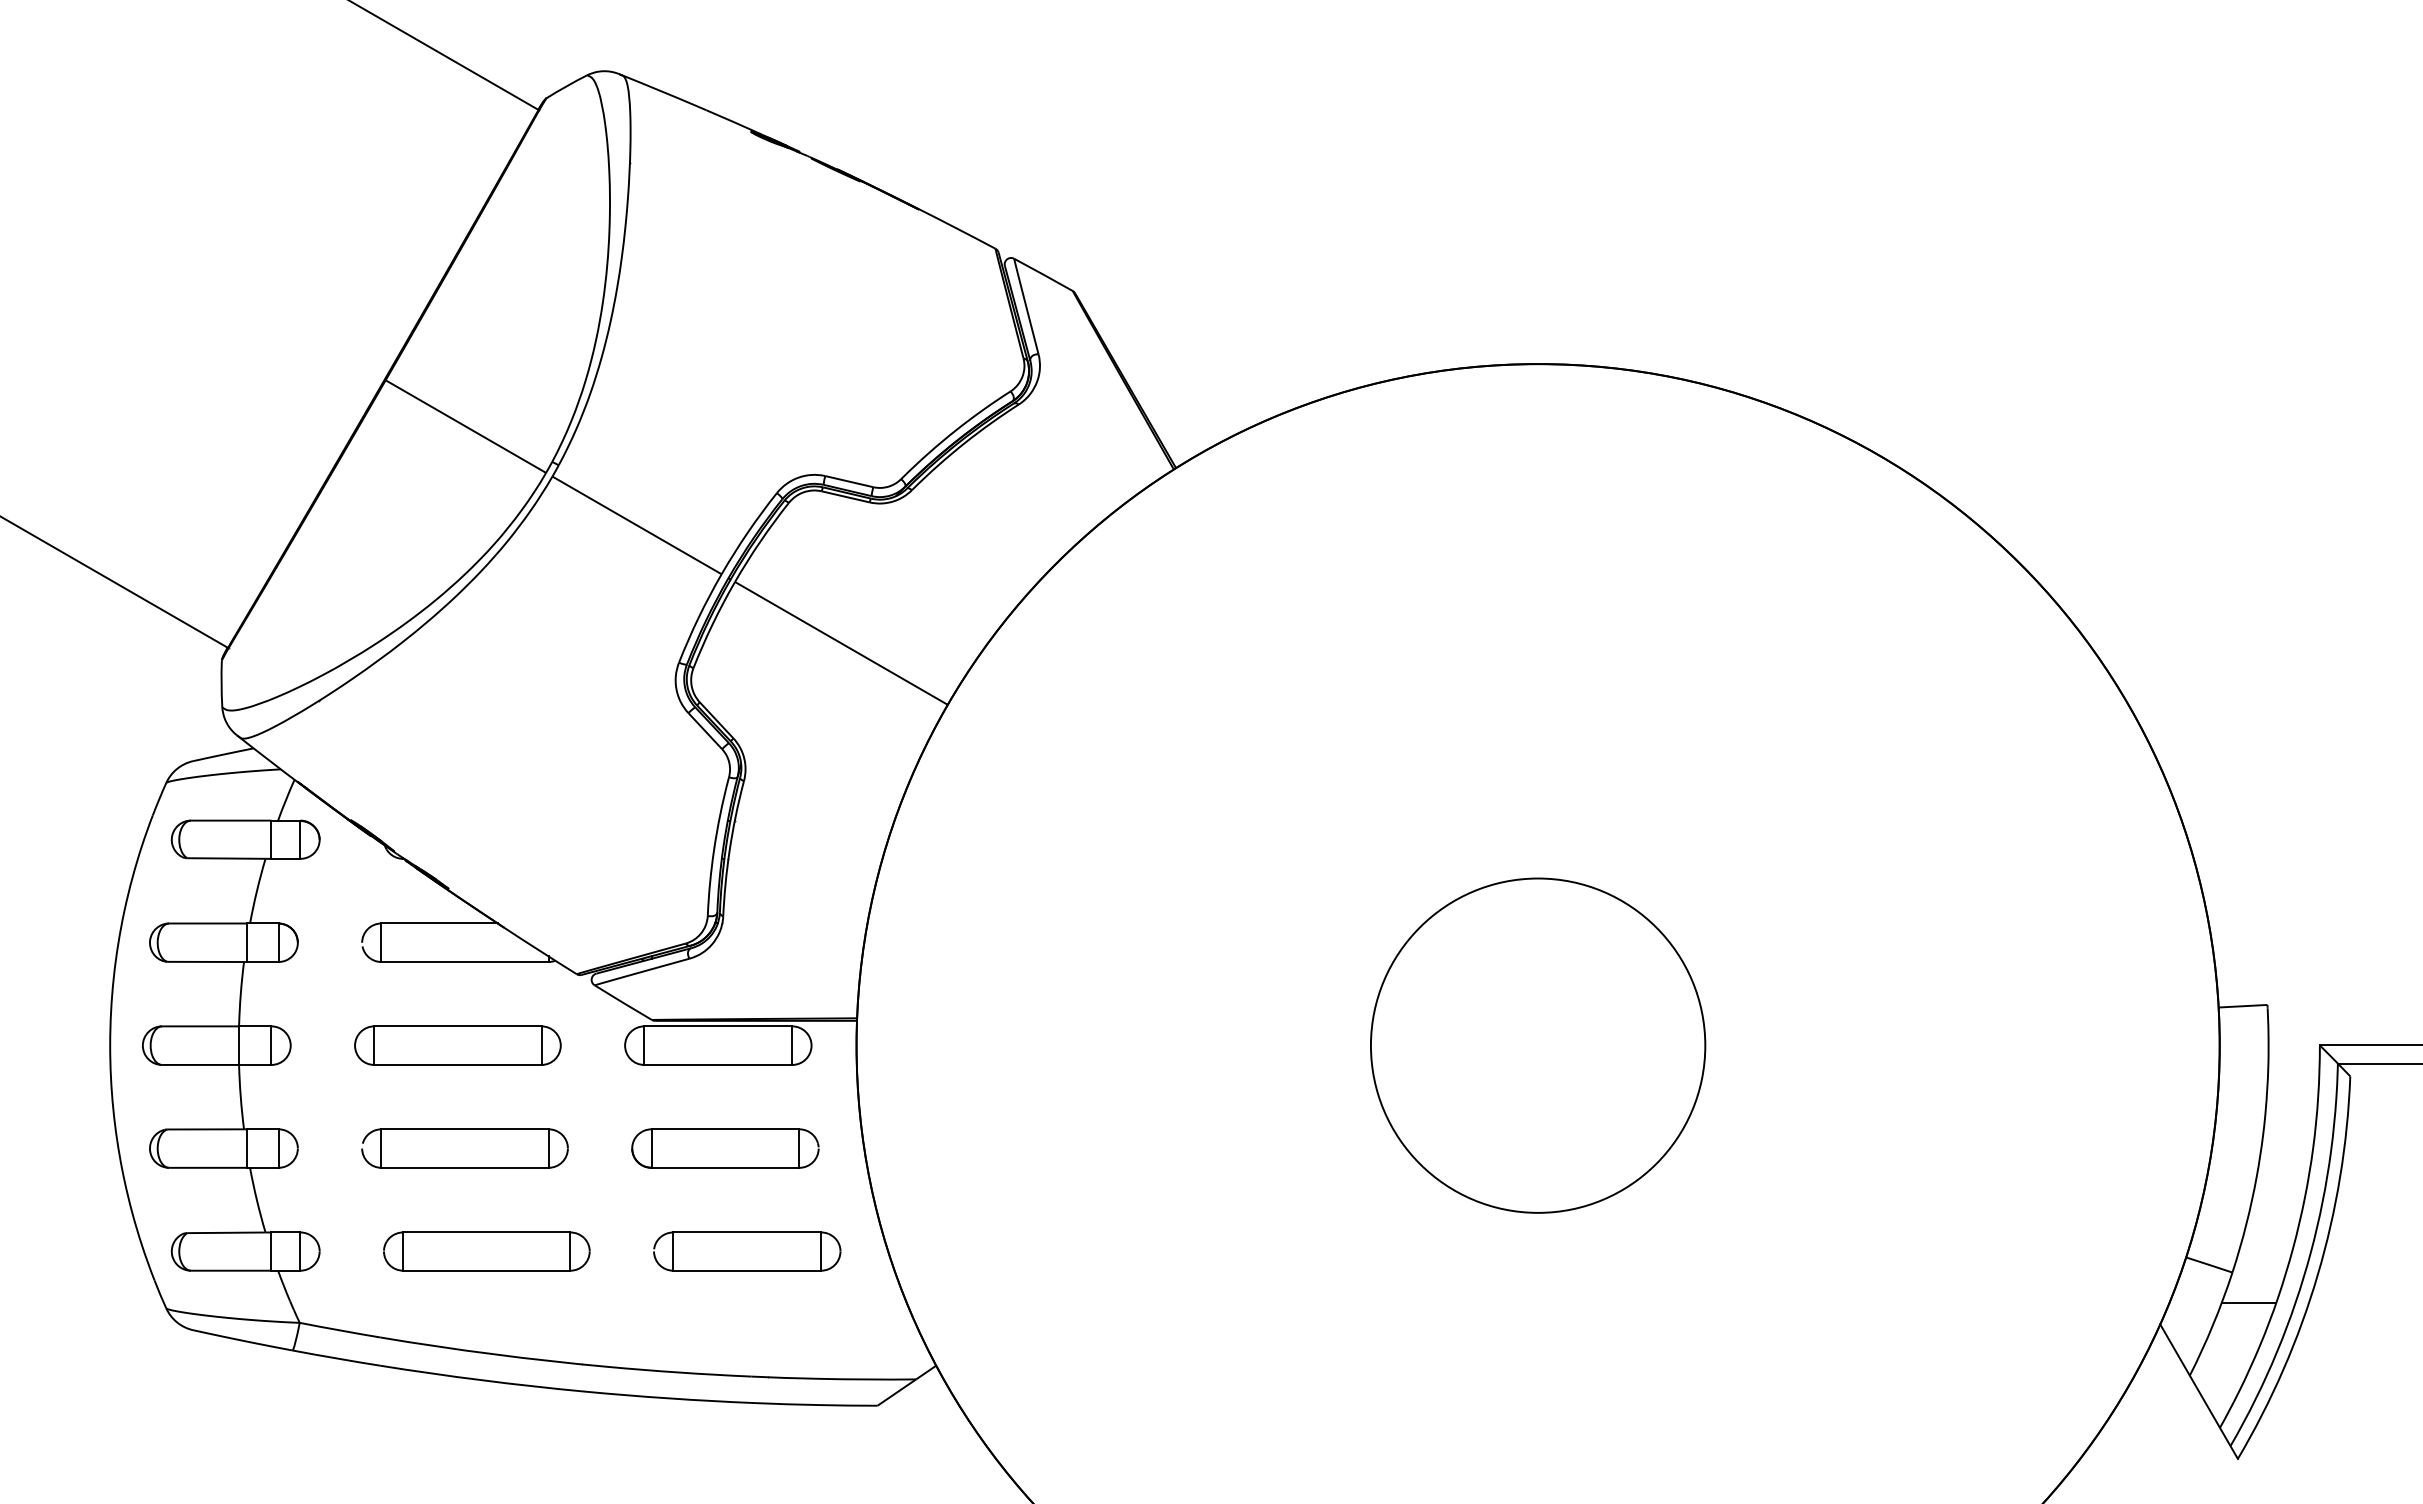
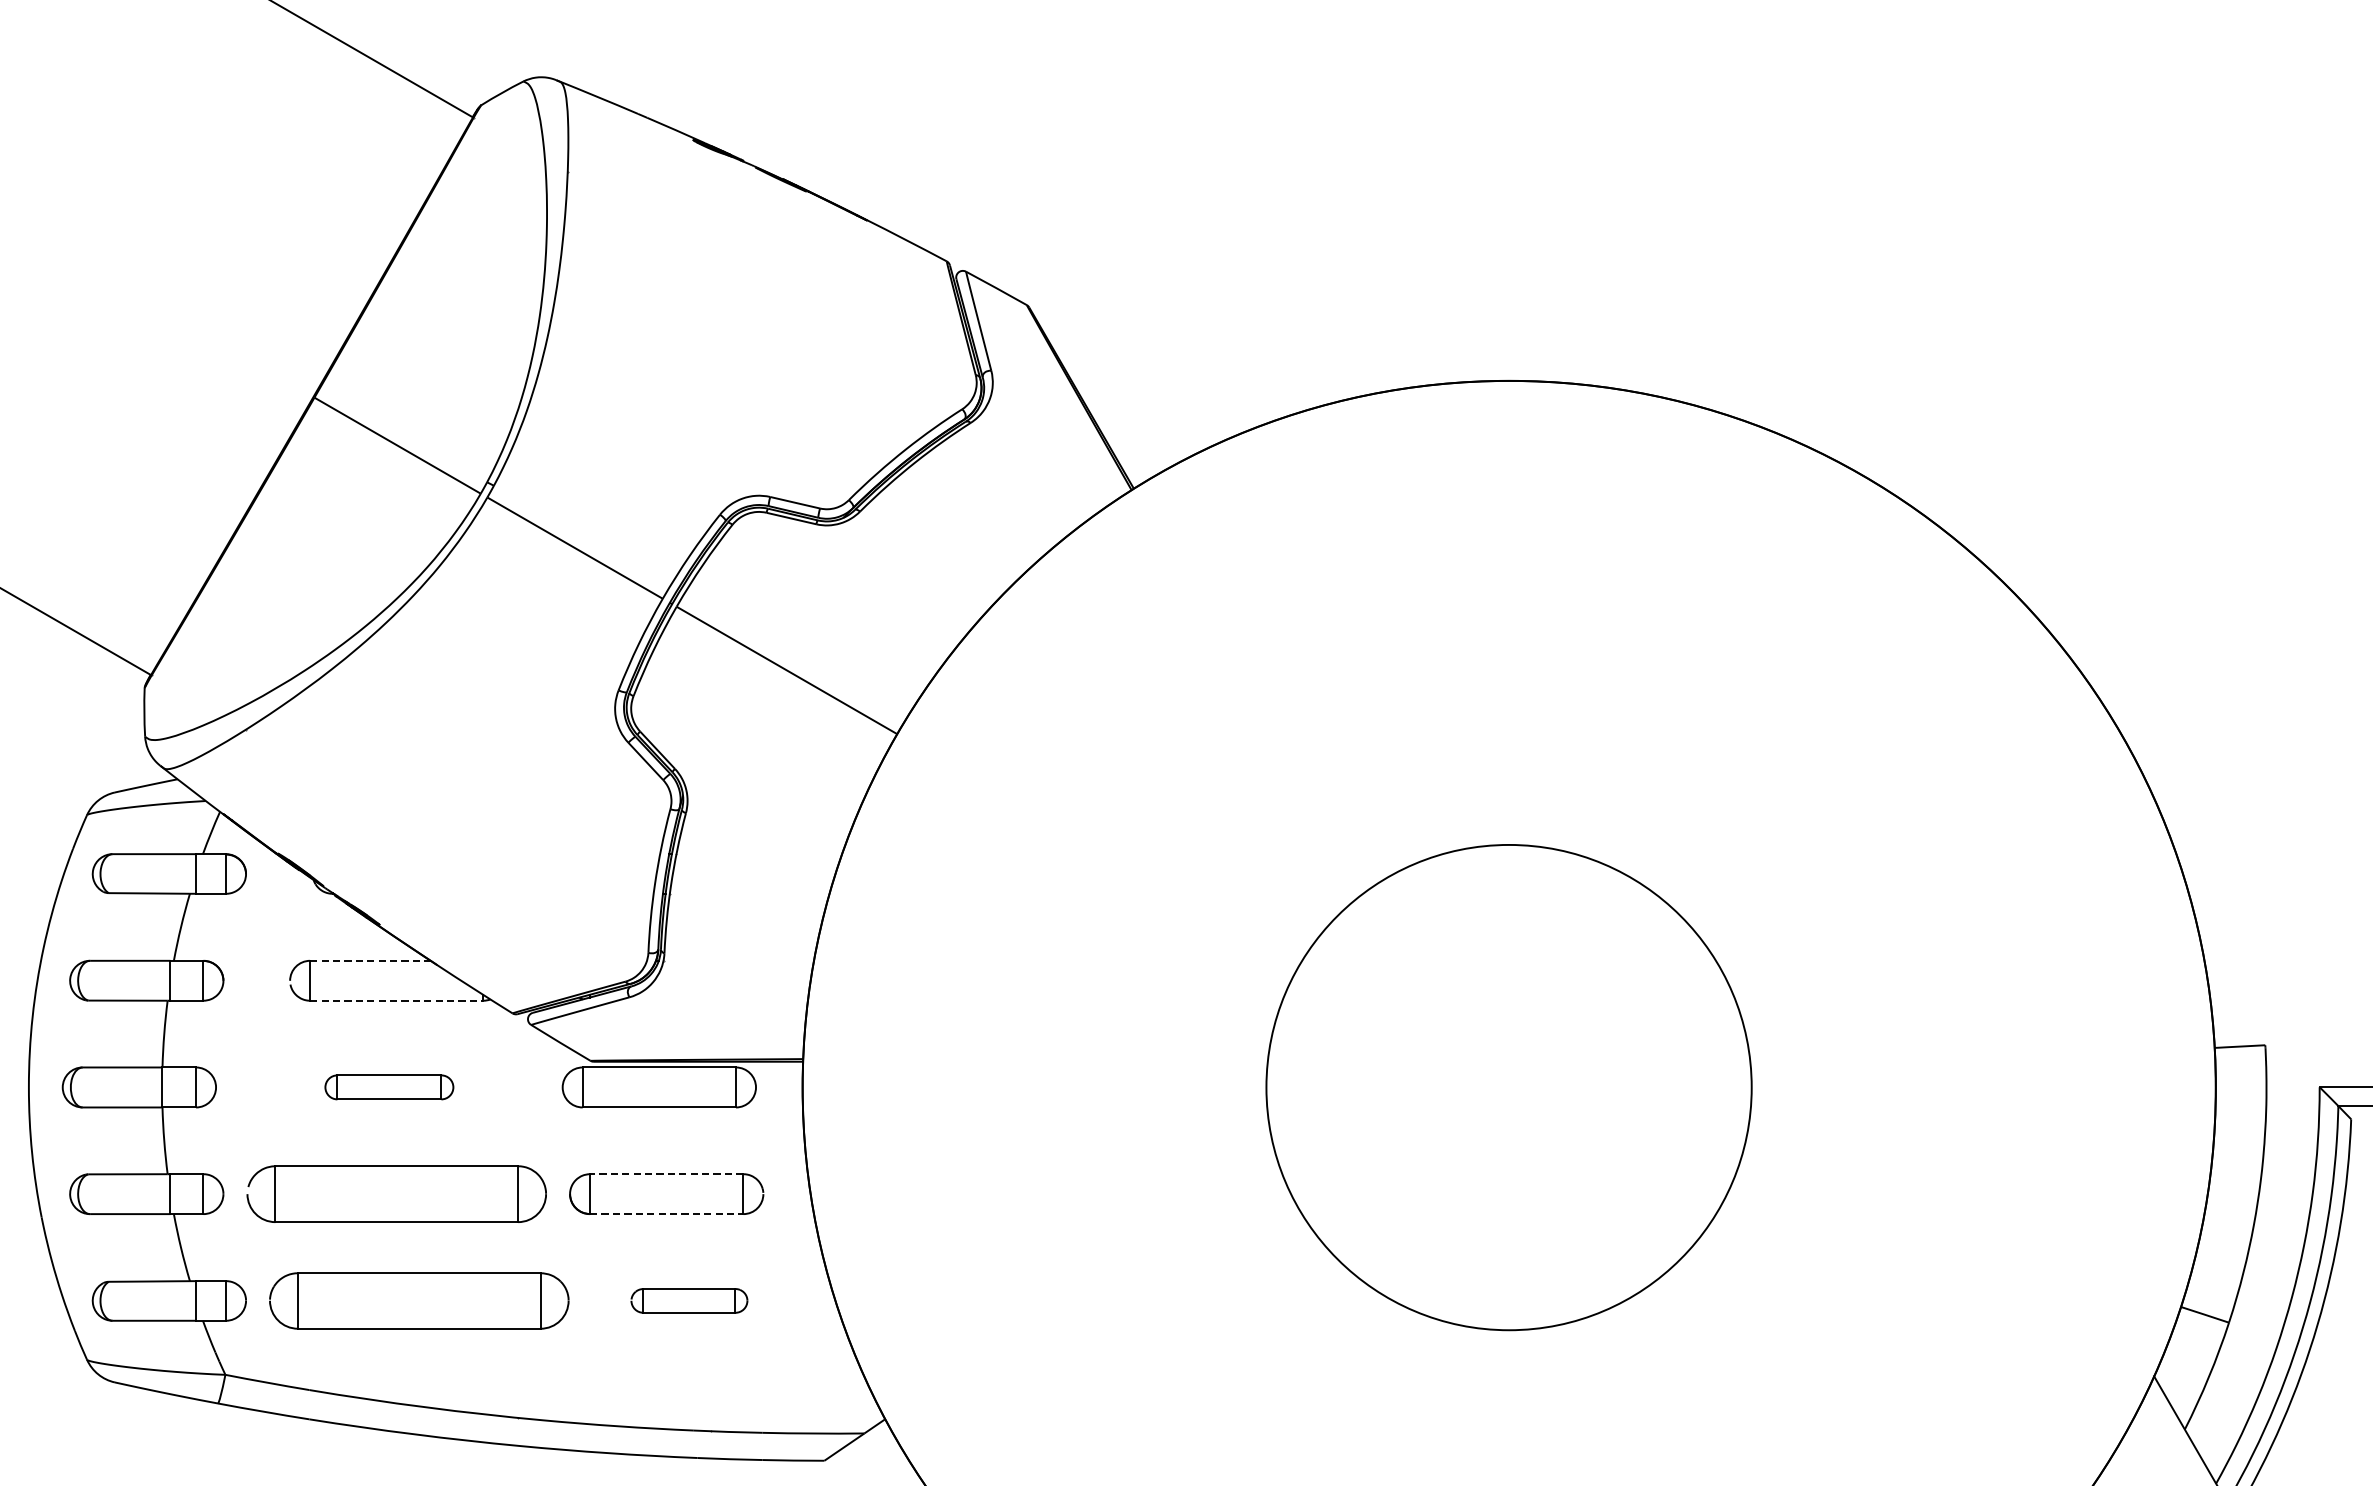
line: (440, 923) -> (371, 960), solid -> dashed
line: (465, 962) -> (397, 1001), solid -> dashed
part: (457, 1045) -> (388, 1087), size x0.6
circle: (1538, 1045) -> (1509, 1087), size x1.4
line: (725, 1129) -> (666, 1174), solid -> dashed
part: (464, 1148) -> (396, 1194), size x1.4
line: (725, 1167) -> (666, 1213), solid -> dashed
part: (486, 1251) -> (419, 1300), size x1.4
part: (747, 1251) -> (689, 1300), size x0.6
line: (2248, 1302) -> (2245, 1353), removed

